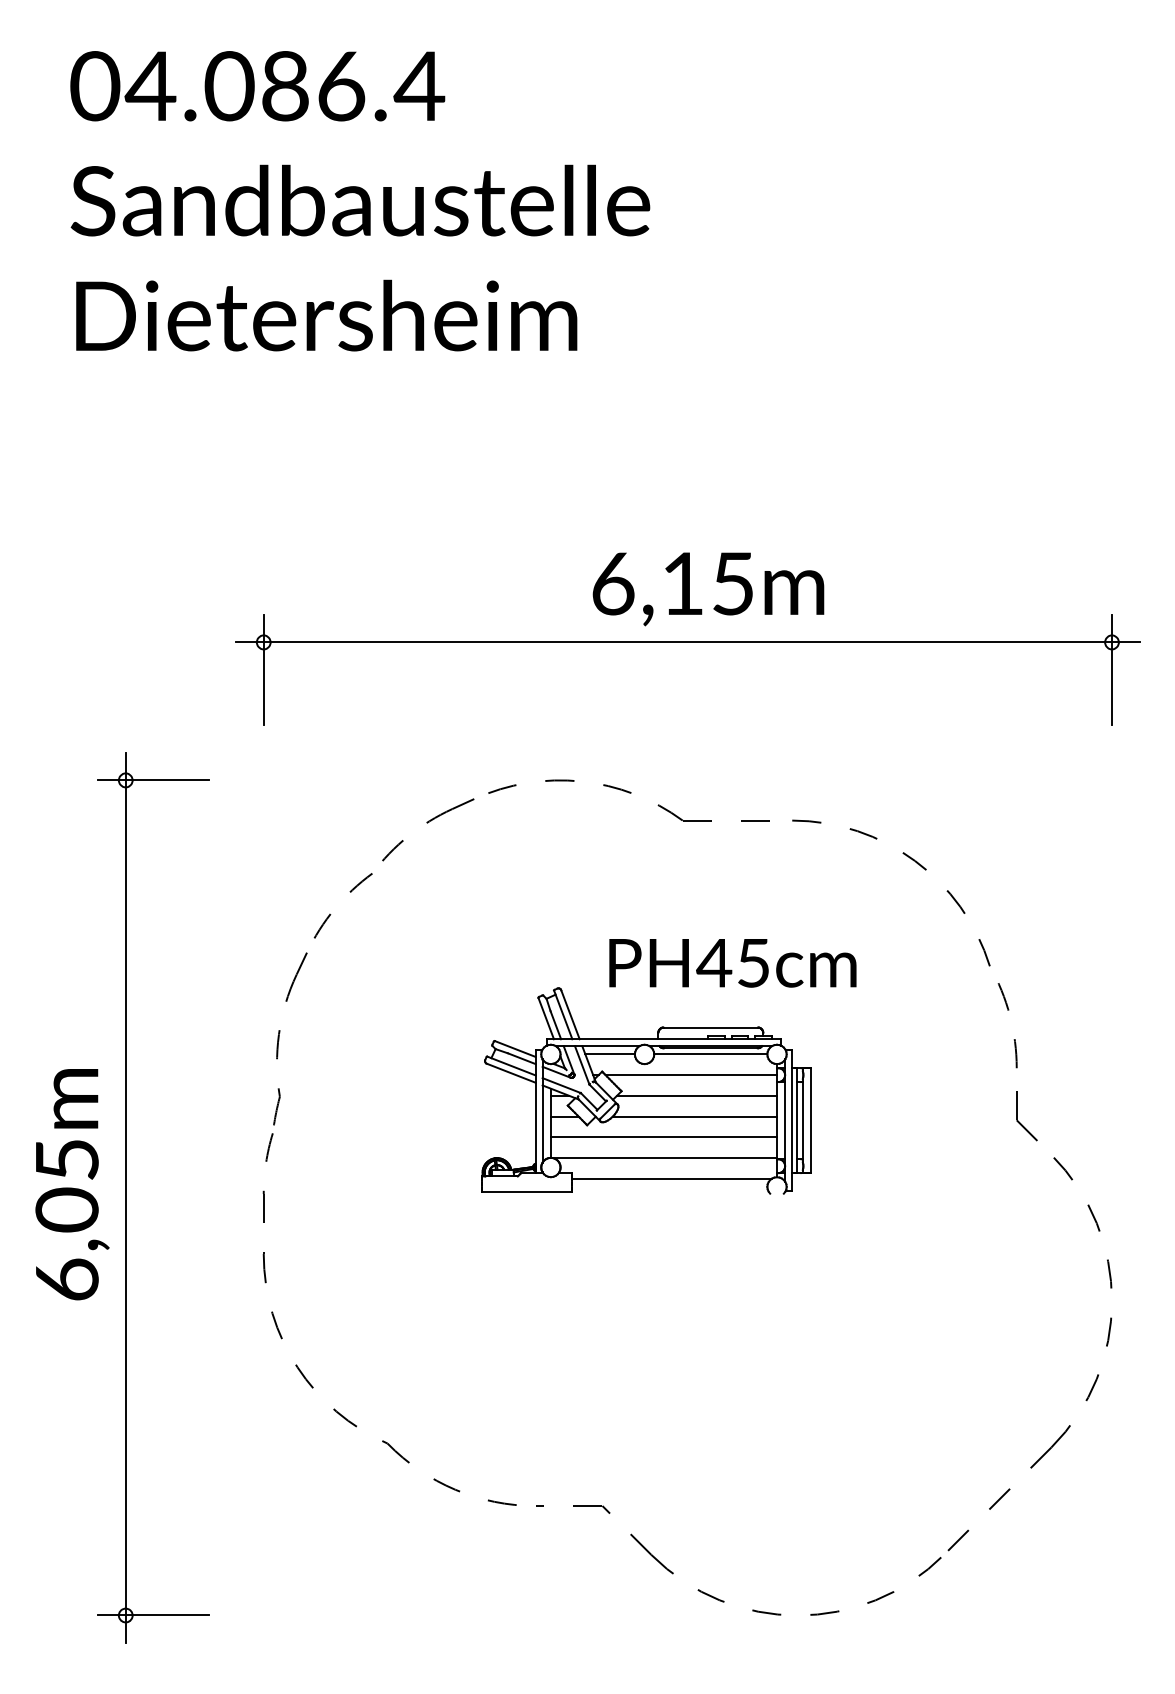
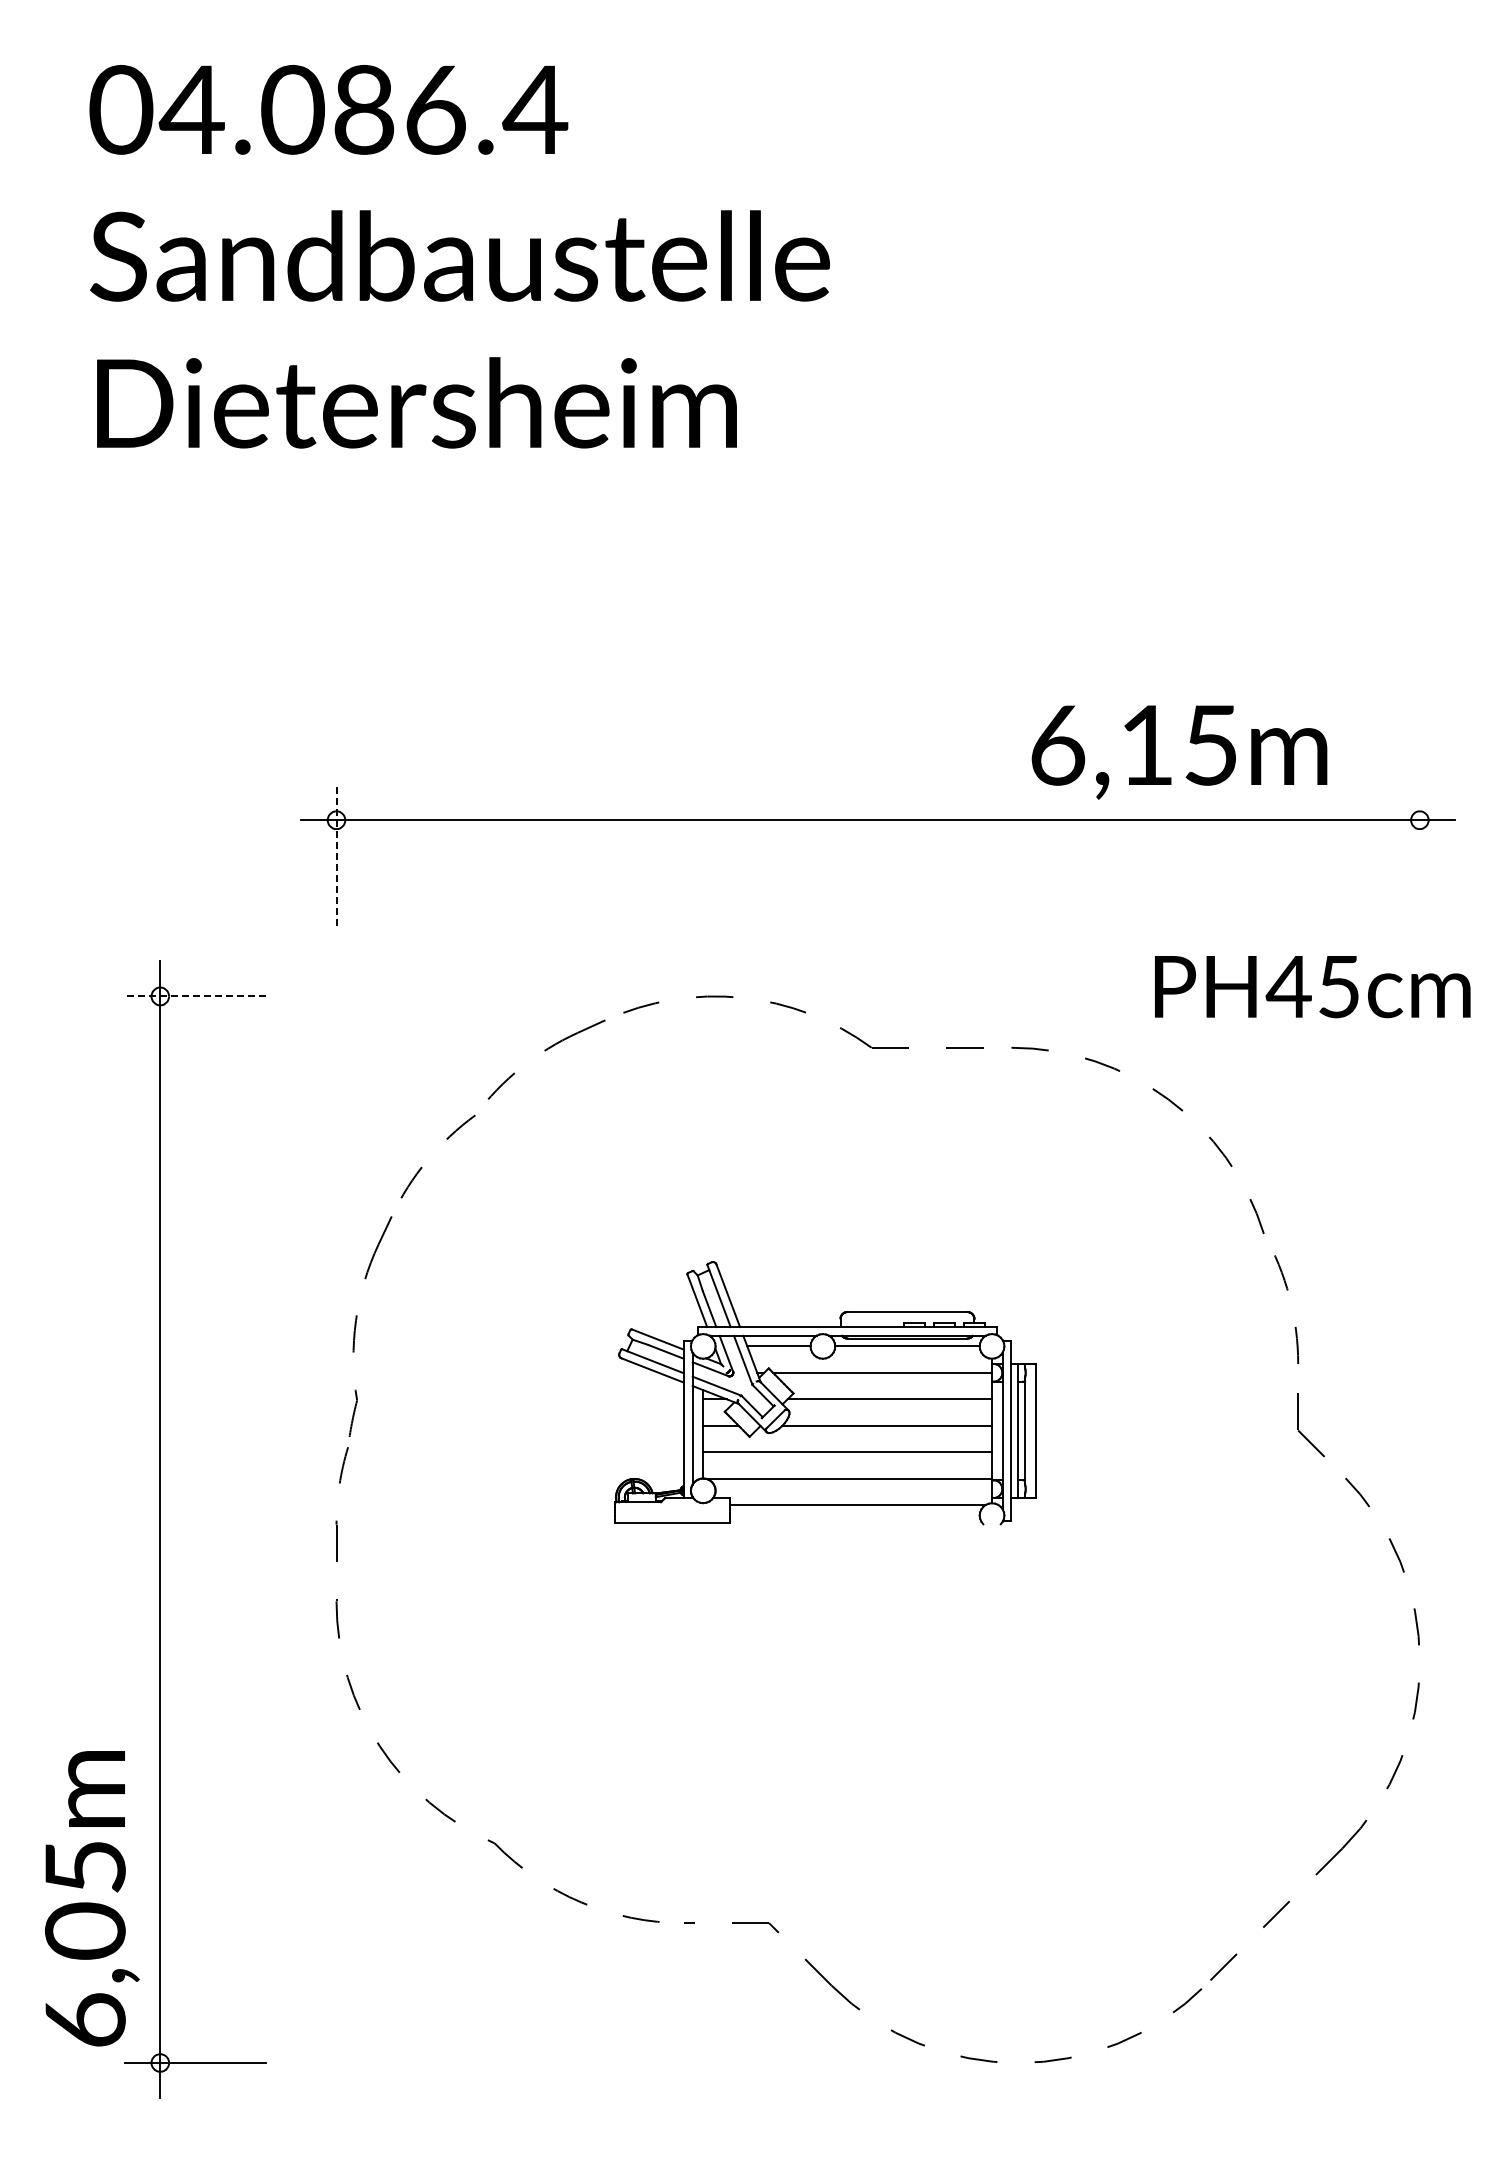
text: (708, 589) -> (1179, 752), moved
line: (263, 669) -> (336, 854), solid -> dashed
line: (1111, 669) -> (1419, 854), removed
line: (153, 780) -> (195, 996), solid -> dashed
text: (732, 963) -> (1312, 987), moved
text: (72, 1184) -> (92, 1898), moved

